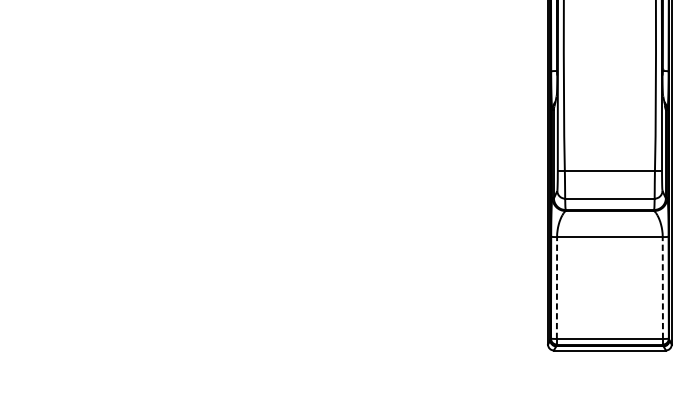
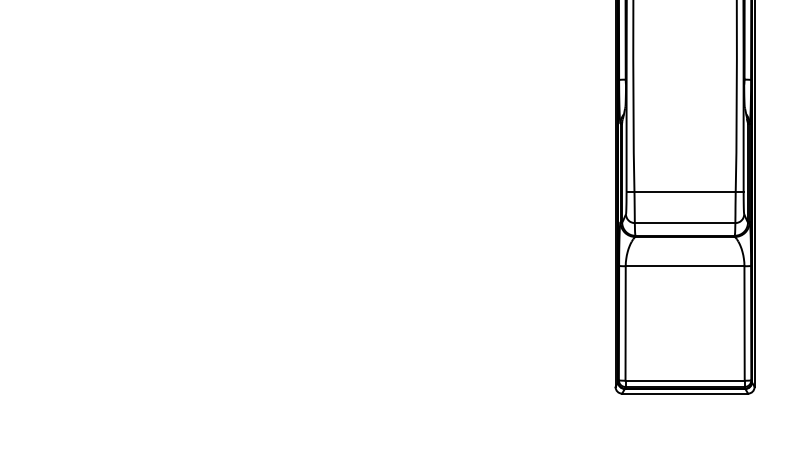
line: (556, 287) -> (625, 322), dashed -> solid
line: (662, 287) -> (744, 322), dashed -> solid

